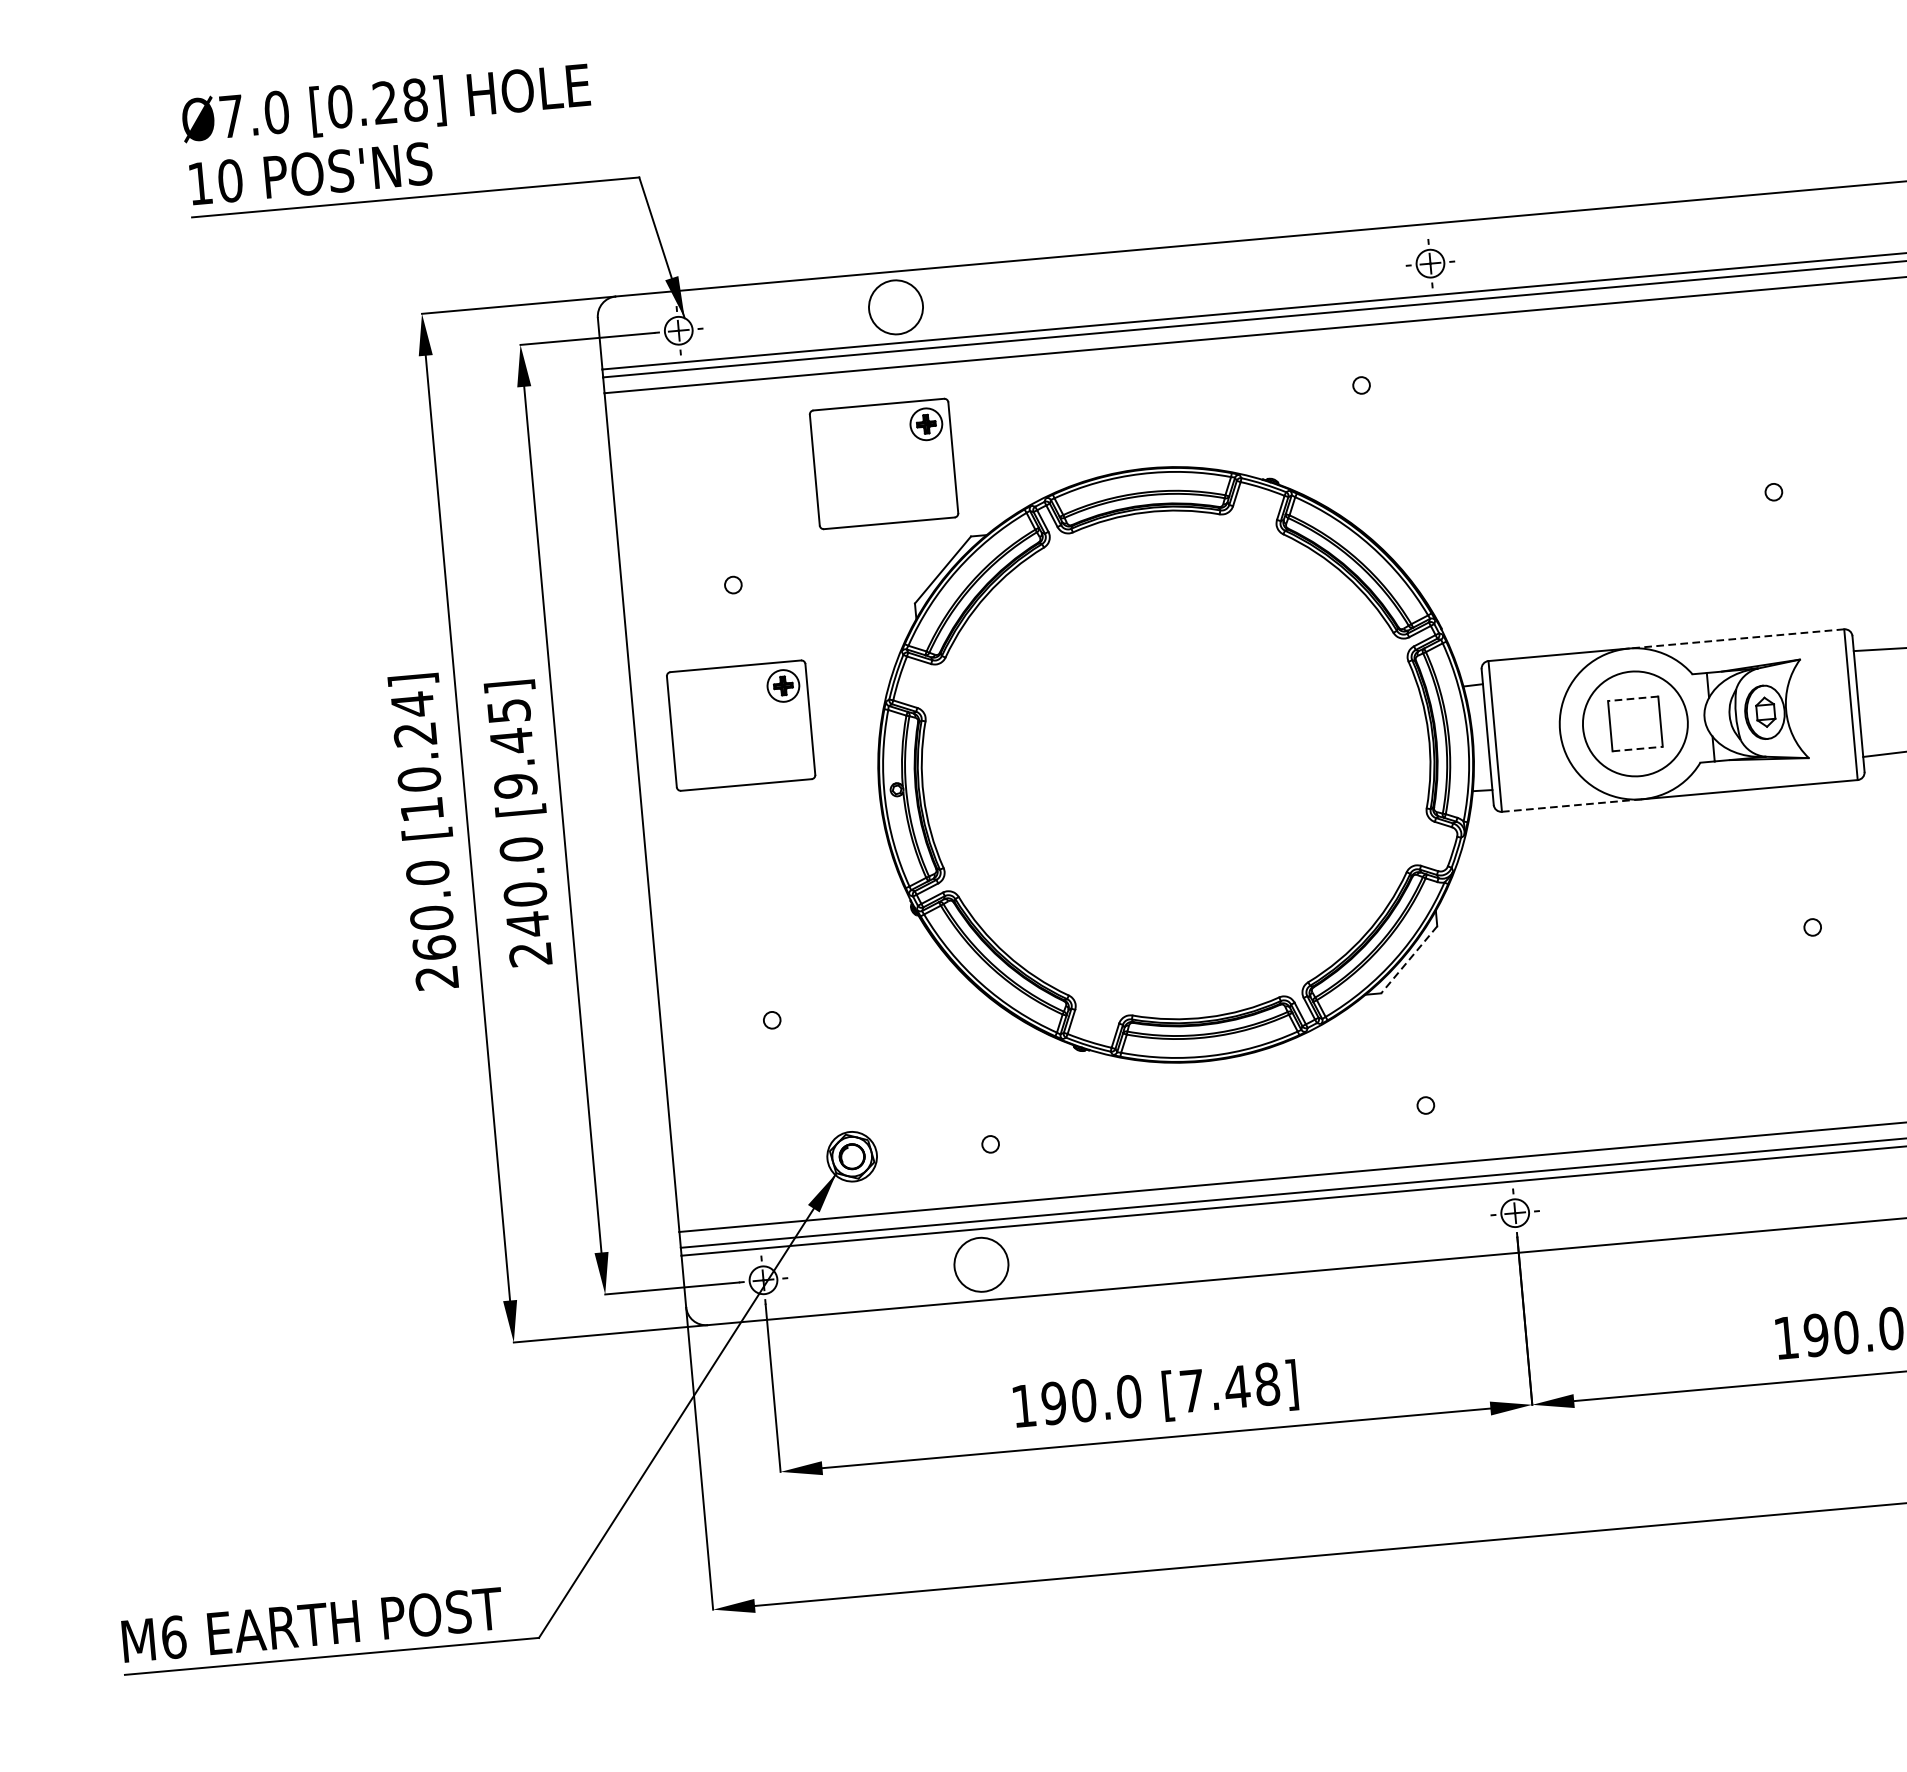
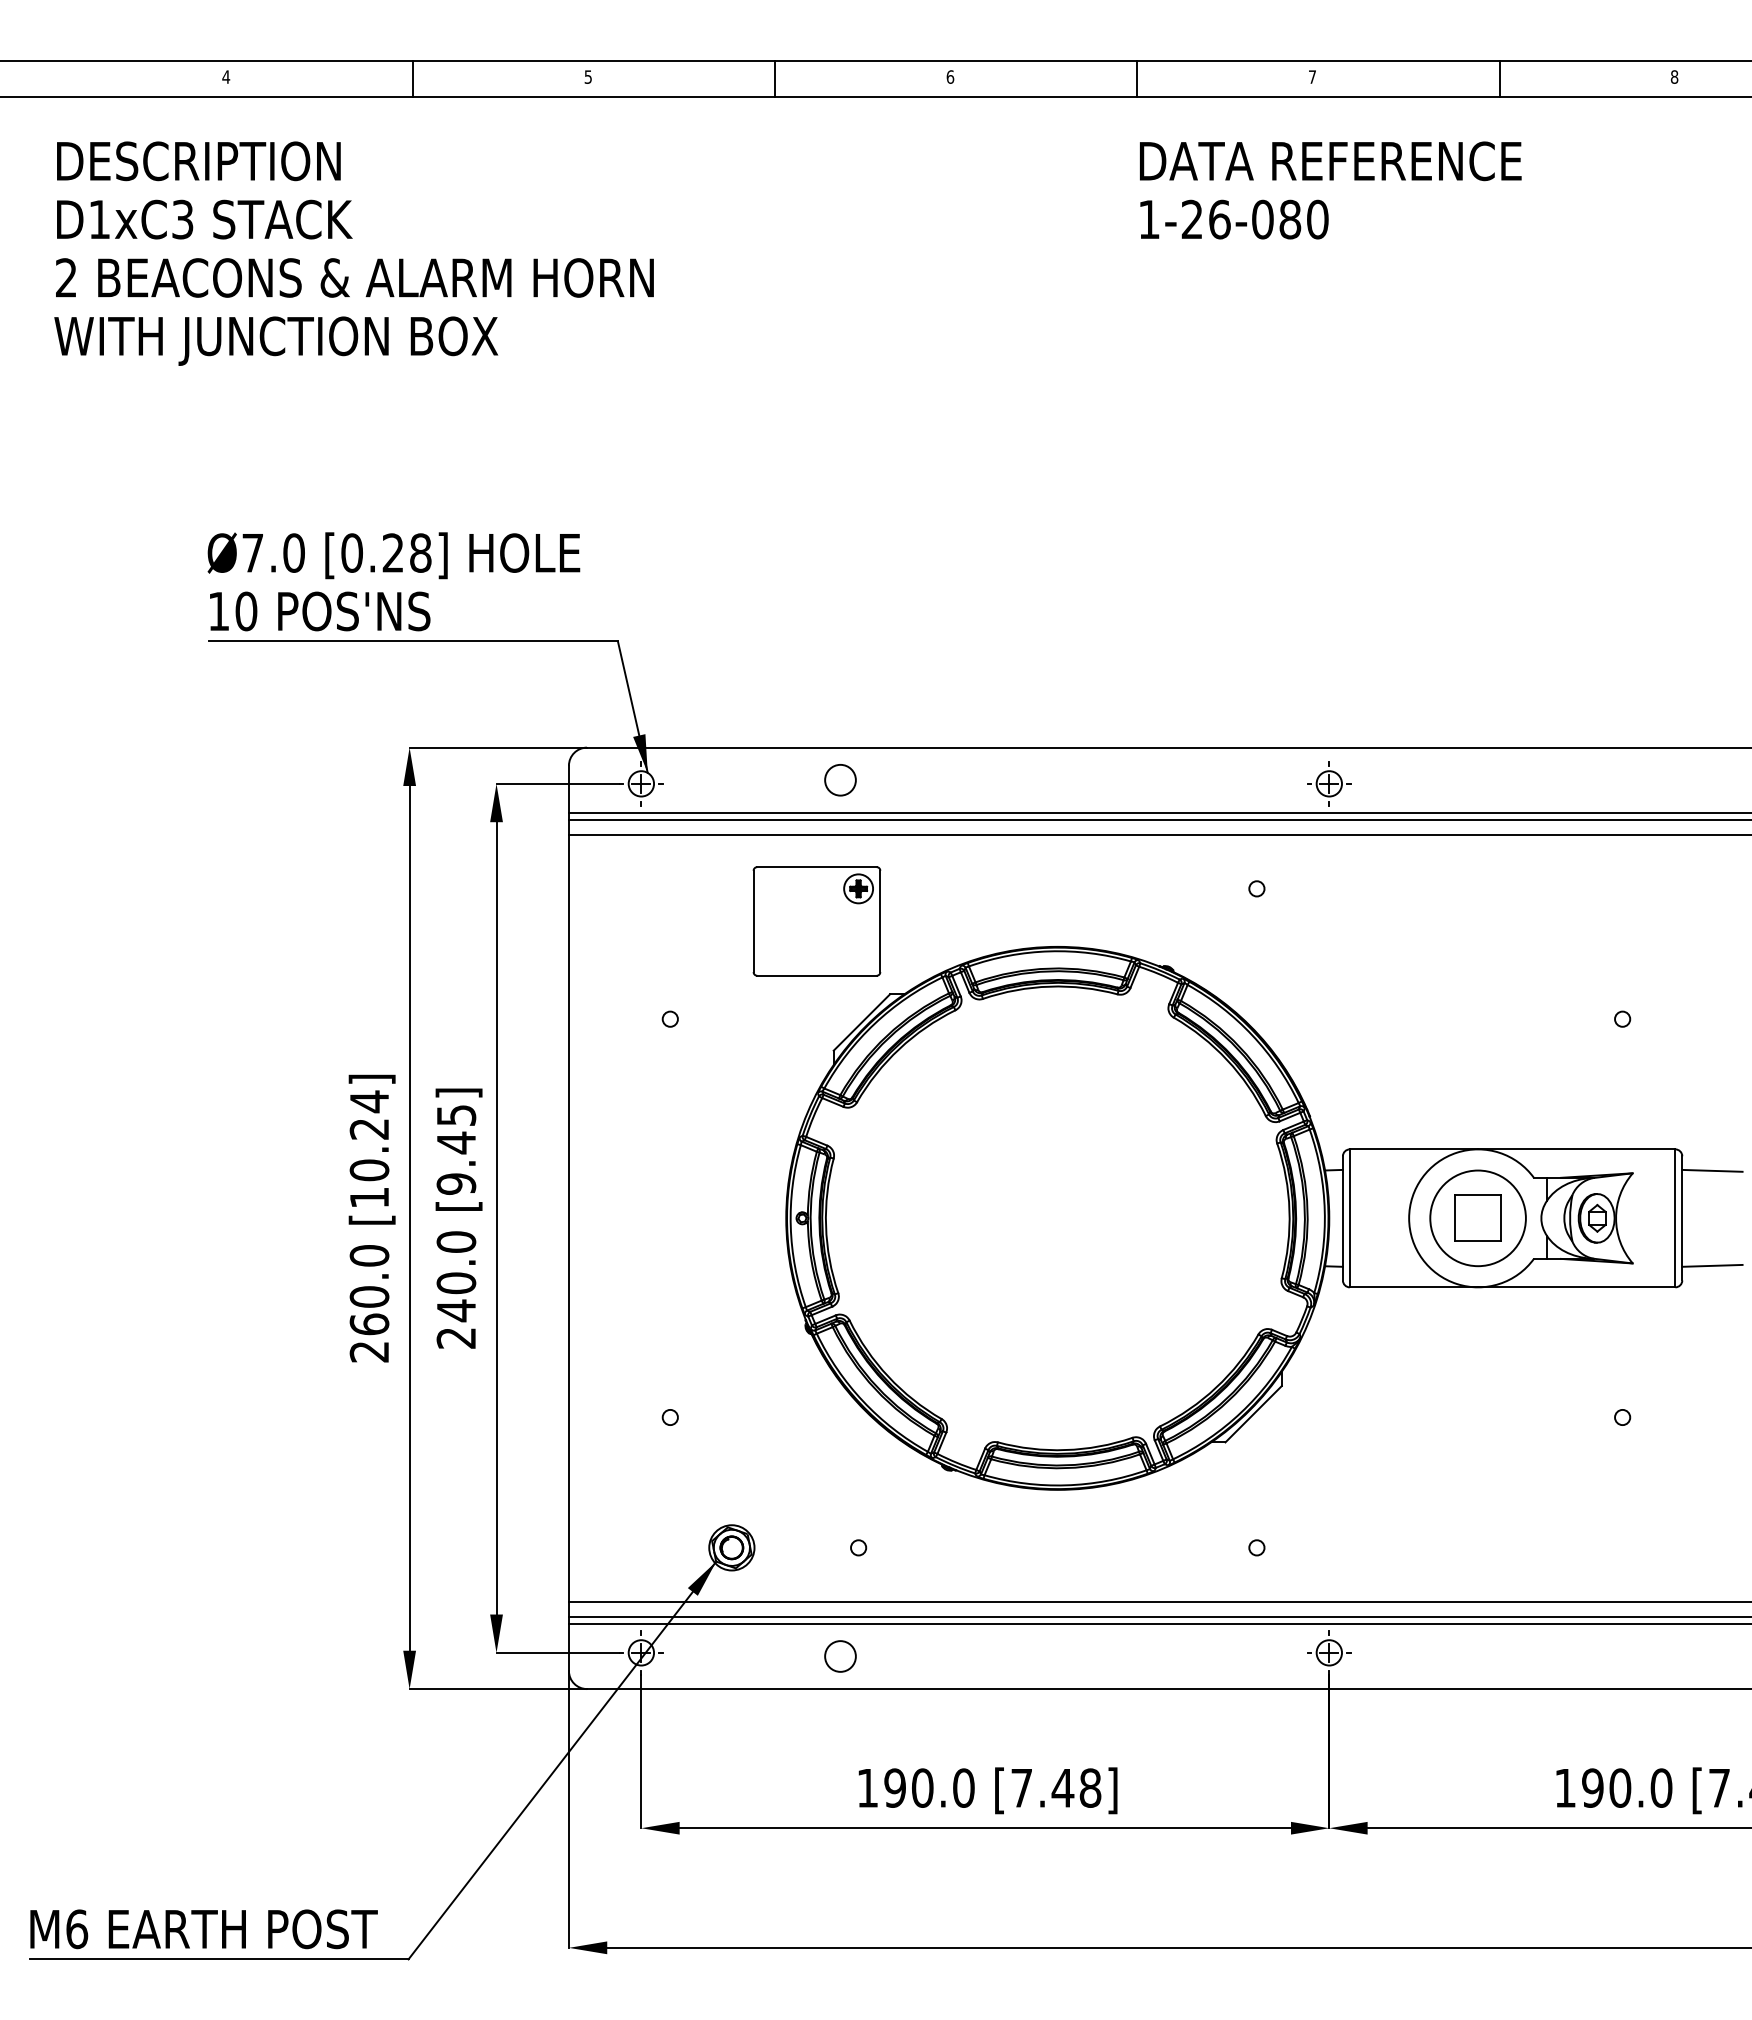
circle: (895, 306) -> (840, 779), size x0.62
line: (1736, 639) -> (1576, 1149), dashed -> solid
line: (1633, 698) -> (1478, 1195), dashed -> solid
part: (740, 725) -> (665, 1147), removed
line: (1638, 749) -> (1478, 1241), dashed -> solid
line: (1572, 805) -> (1414, 1287), dashed -> solid
line: (1409, 960) -> (1253, 1414), dashed -> solid
circle: (981, 1264) -> (840, 1656), size x0.62

